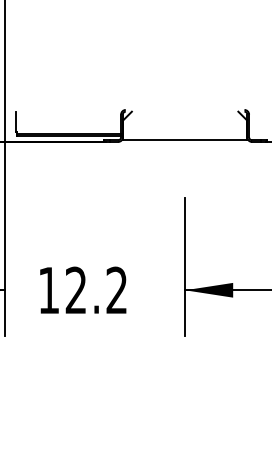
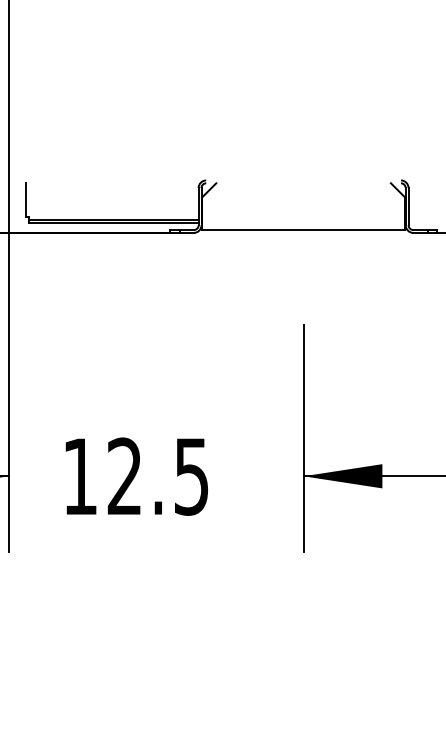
text: (116, 290) -> (191, 476), 12.2 -> 12.5

